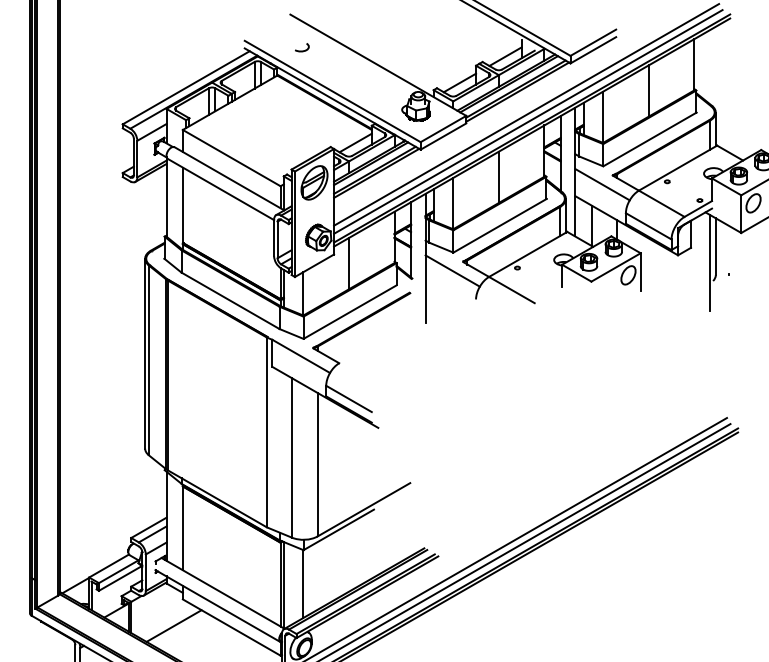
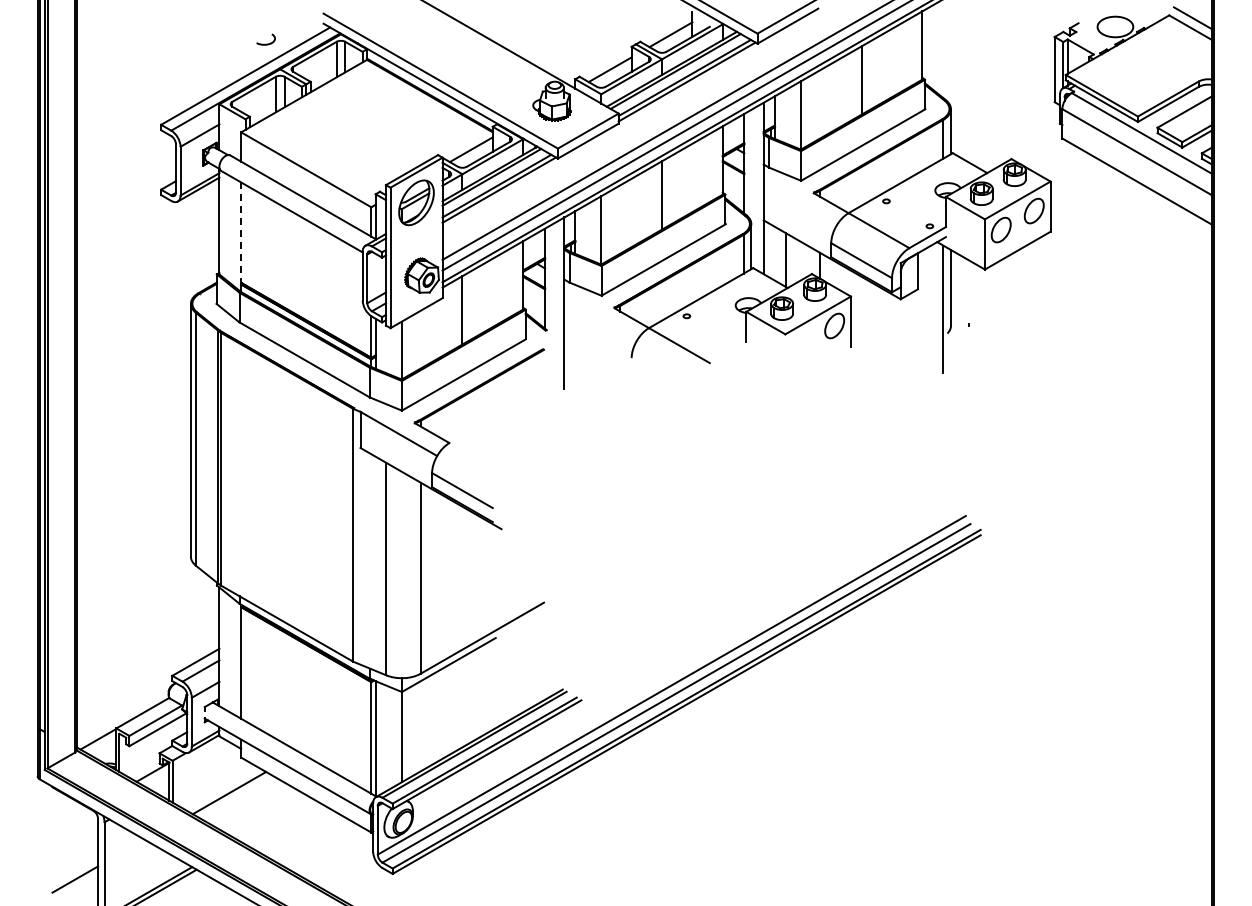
curve: (301, 50) -> (265, 43), moved
line: (602, 184) -> (799, 205), removed
line: (183, 205) -> (241, 233), solid -> dashed
line: (452, 271) -> (600, 320), removed

